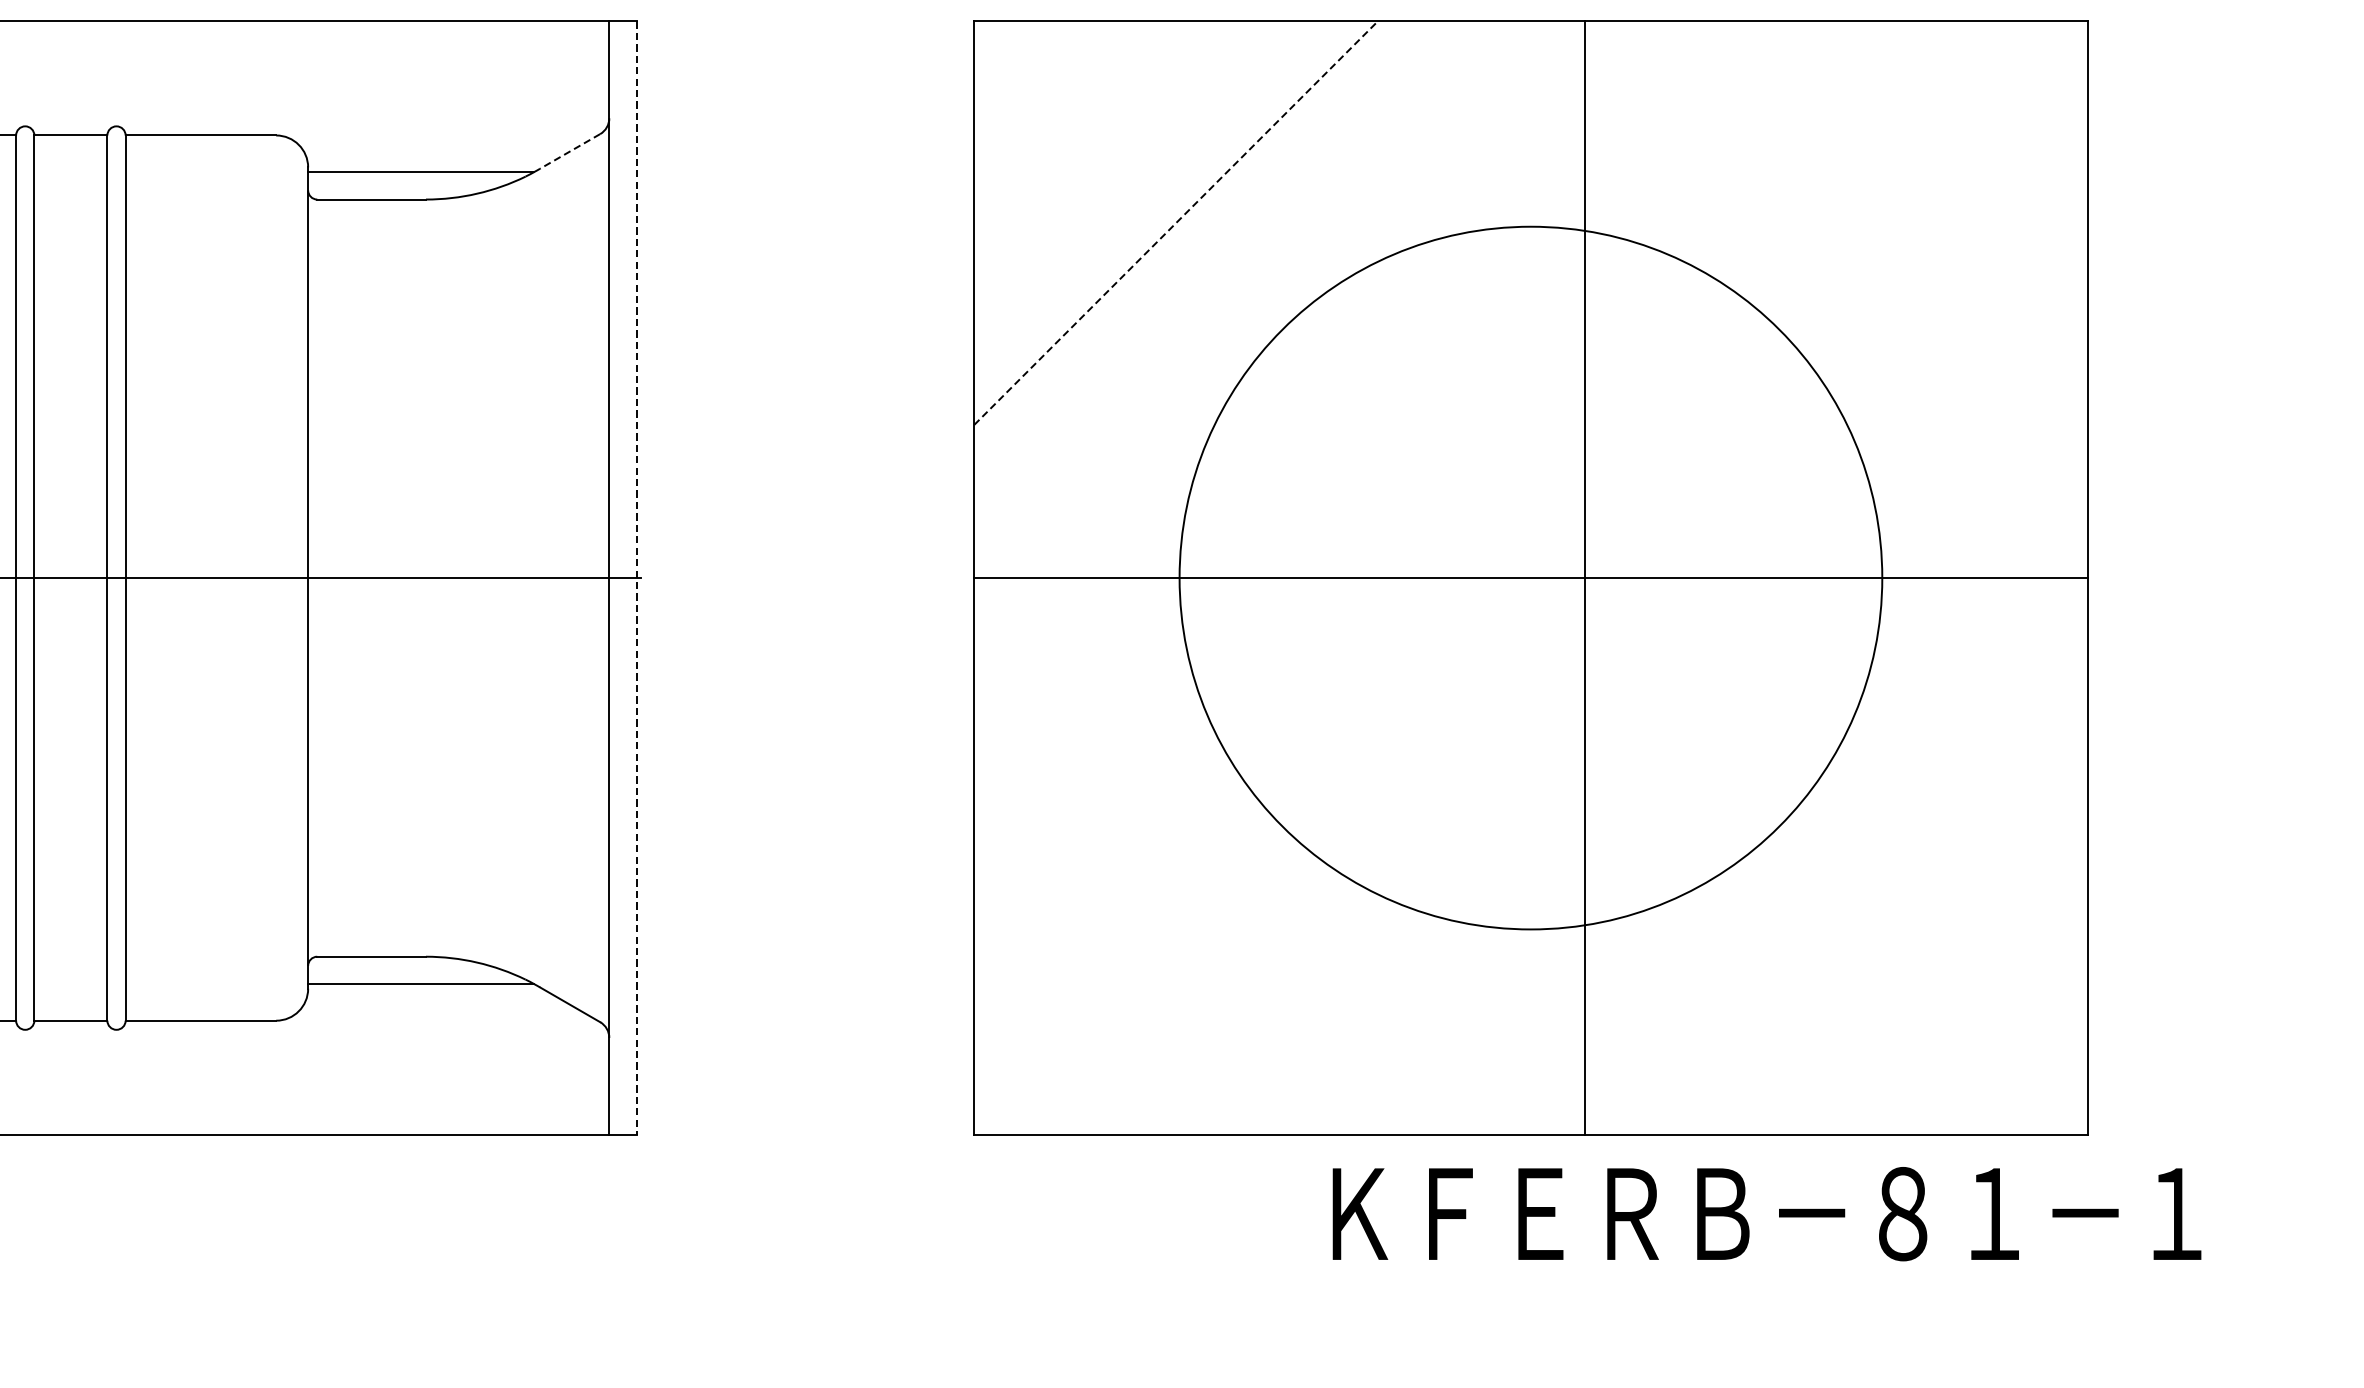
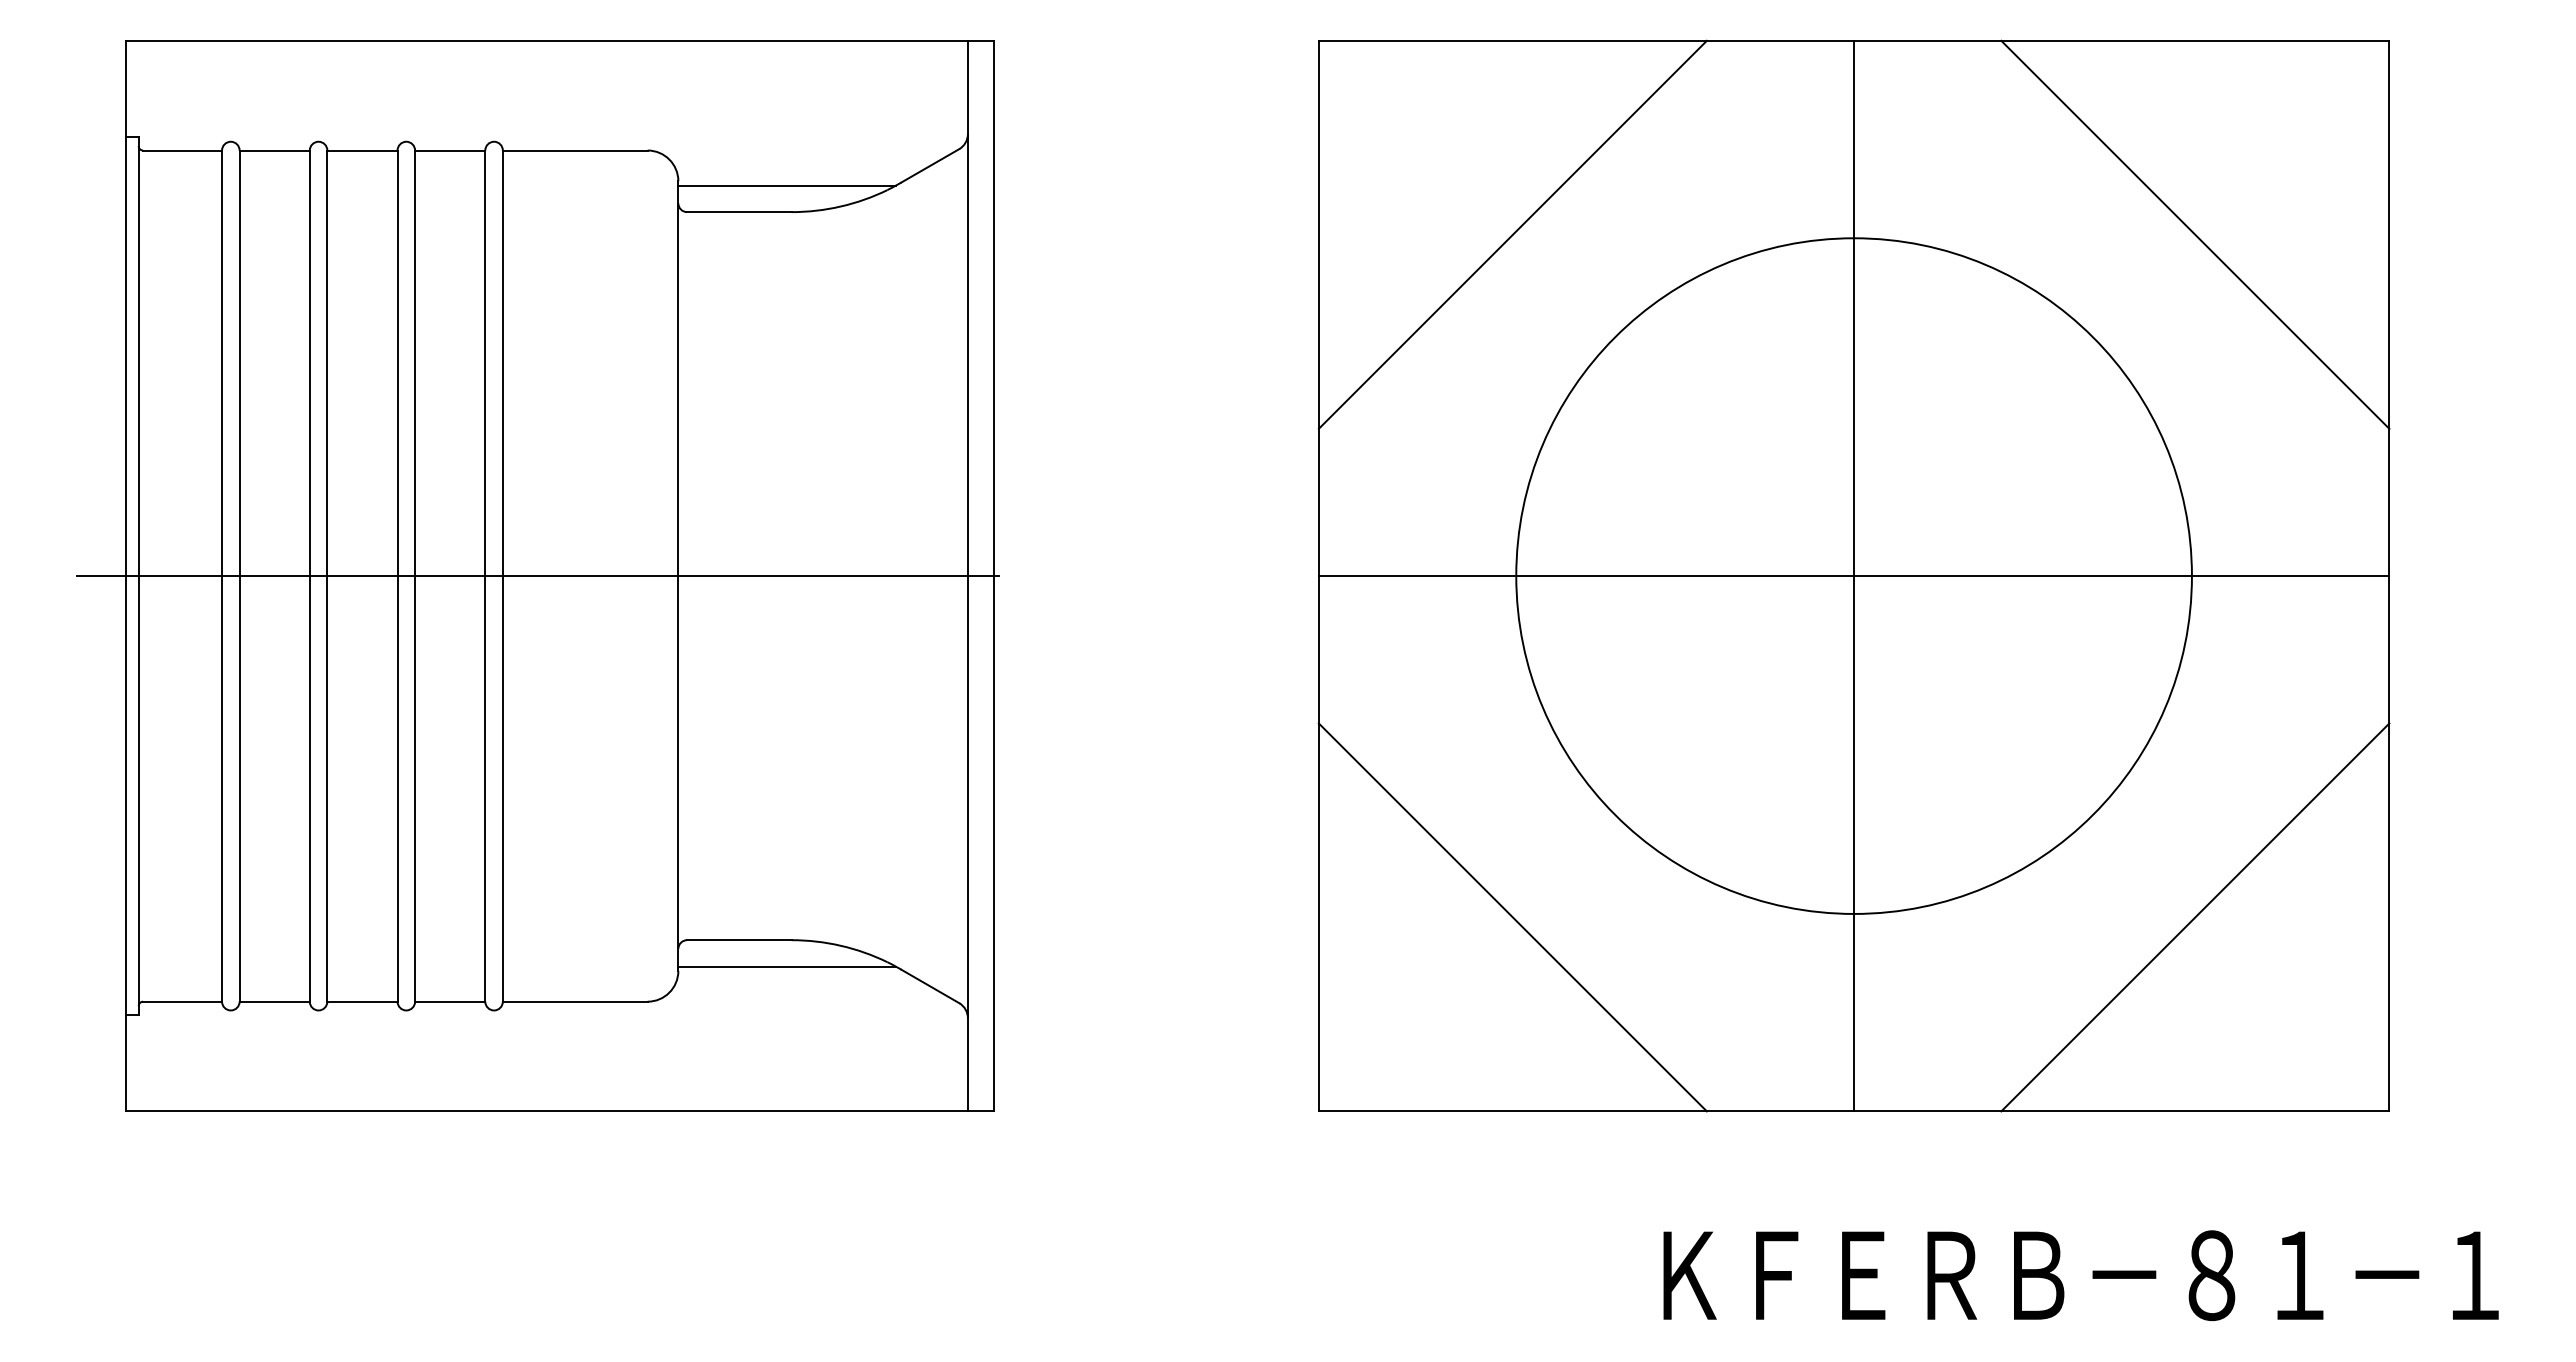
line: (569, 152) -> (929, 166), dashed -> solid
line: (1176, 222) -> (1513, 234), dashed -> solid
line: (1885, 222) -> (2195, 234), added
line: (1585, 577) -> (1854, 575), moved
line: (636, 578) -> (994, 576), dashed -> solid
line: (1175, 933) -> (1512, 917), added
line: (1885, 933) -> (2195, 917), added
text: (1766, 1213) -> (2080, 1275), moved

